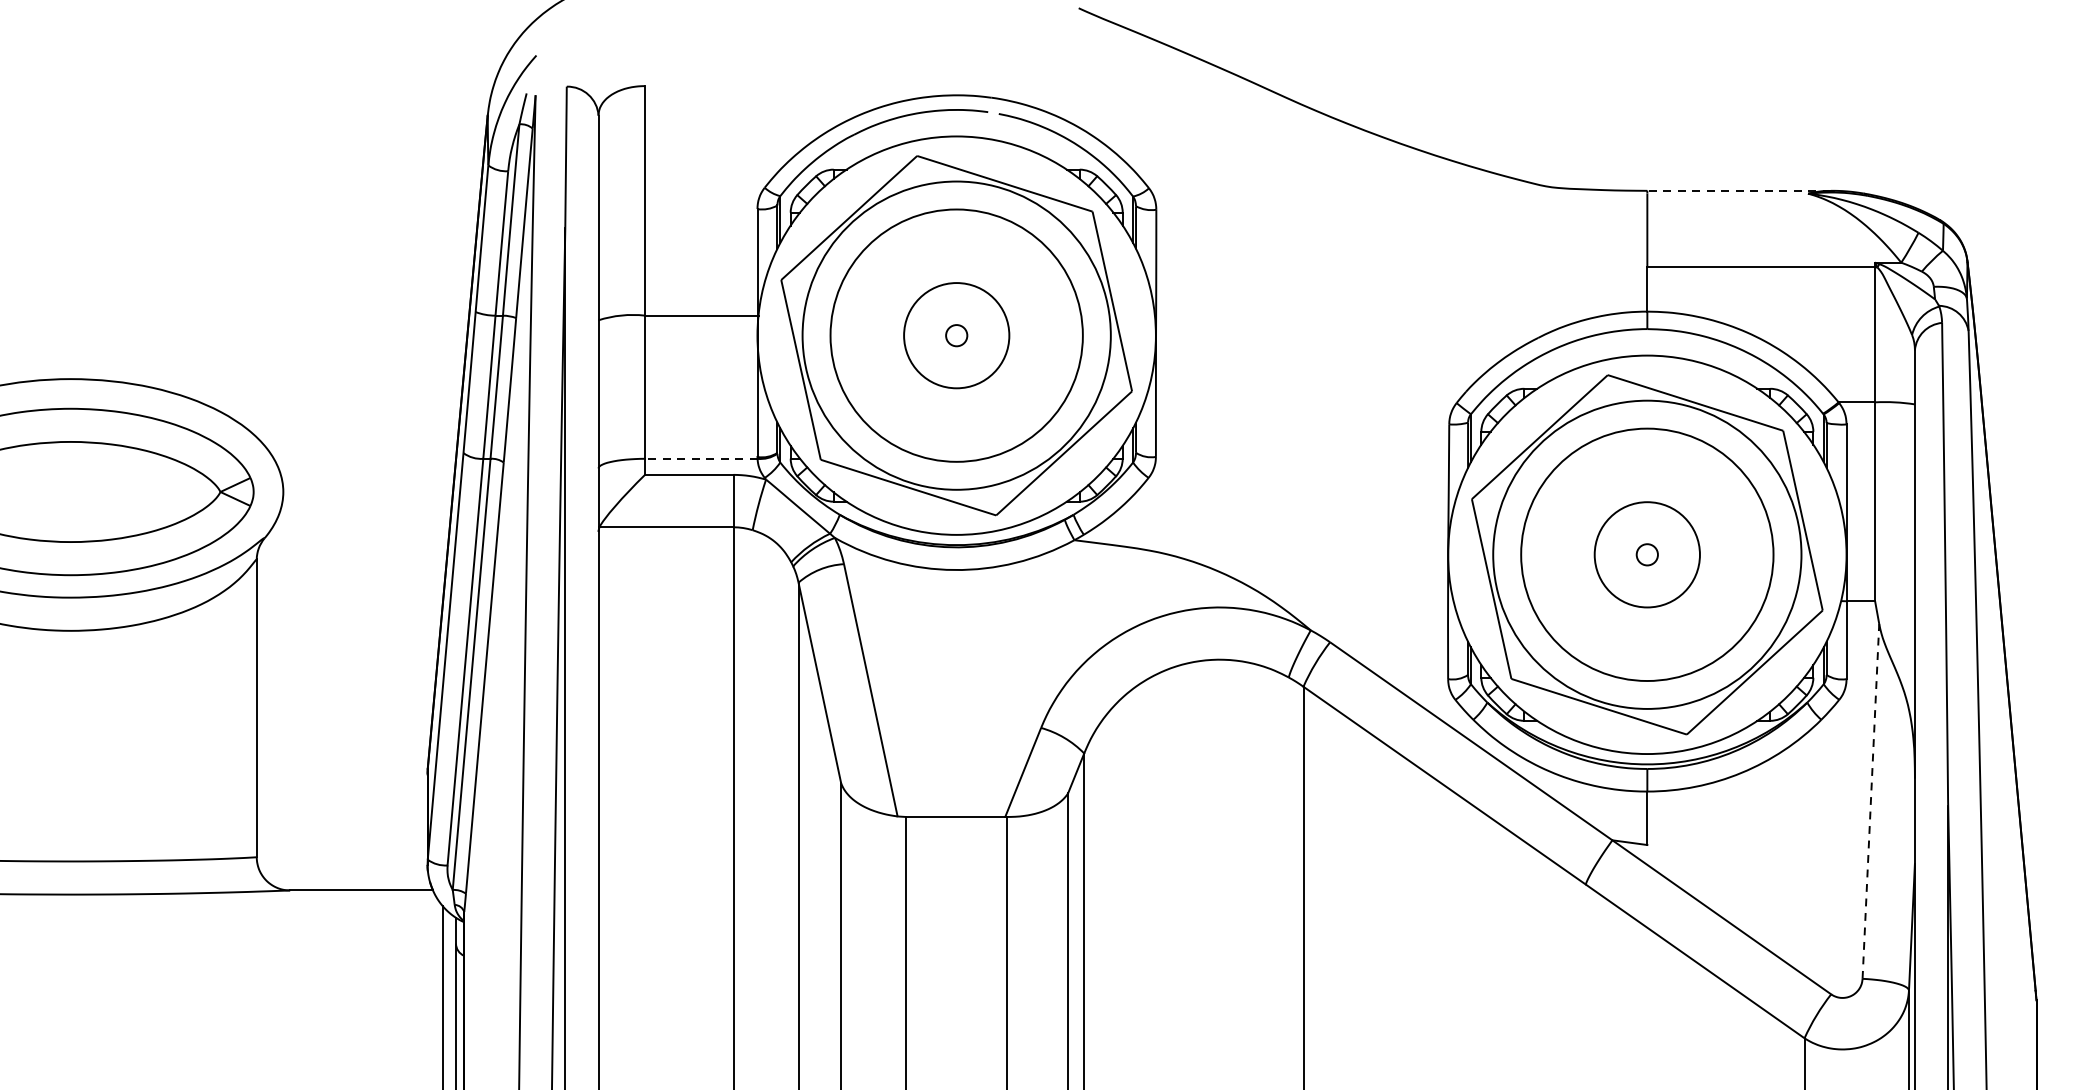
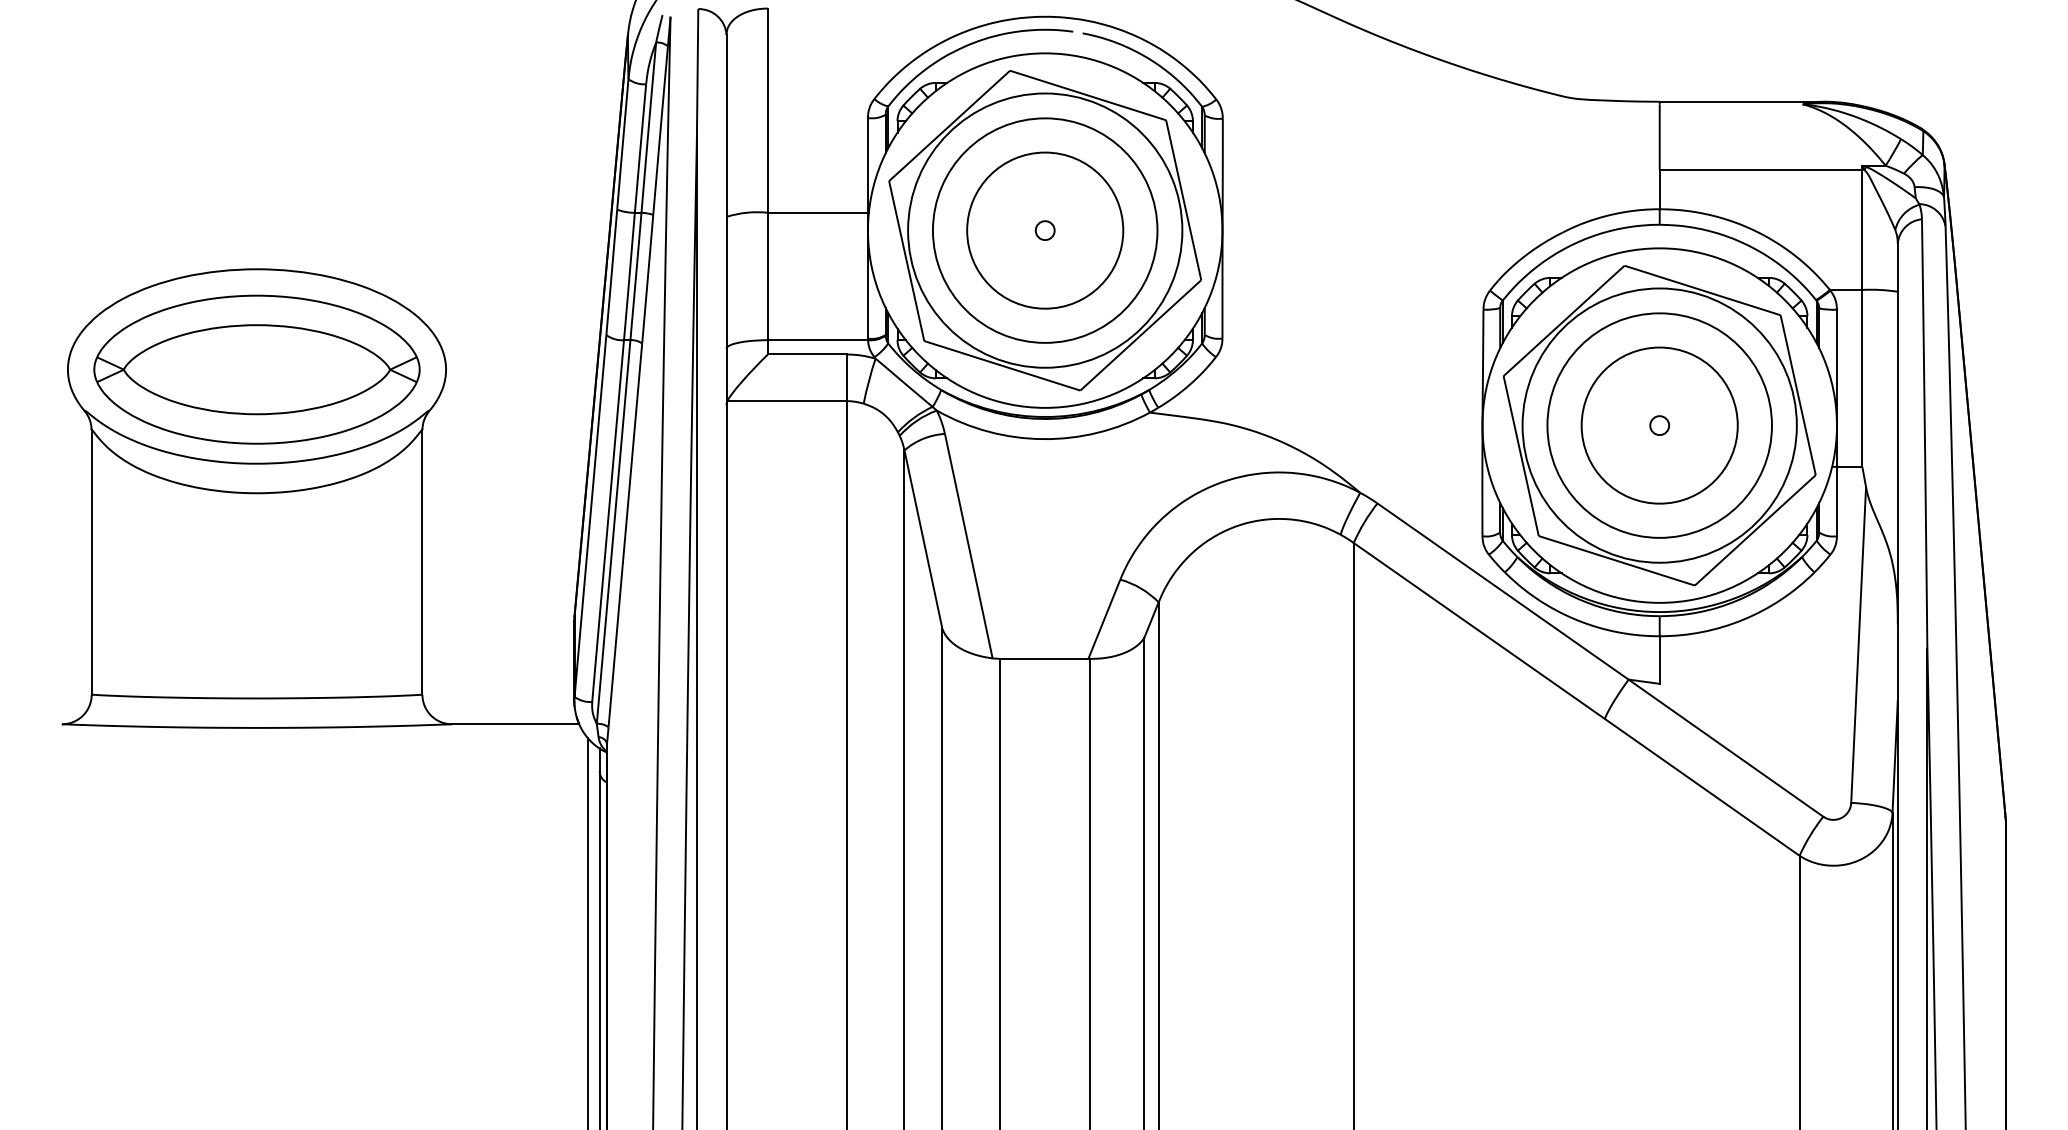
line: (1739, 190) -> (1741, 101), dashed -> solid
circle: (957, 335) -> (1045, 230), size x1.67
line: (700, 459) -> (817, 340), dashed -> solid
circle: (1647, 554) -> (1659, 425), size x1.67
line: (1870, 800) -> (1858, 644), dashed -> solid

